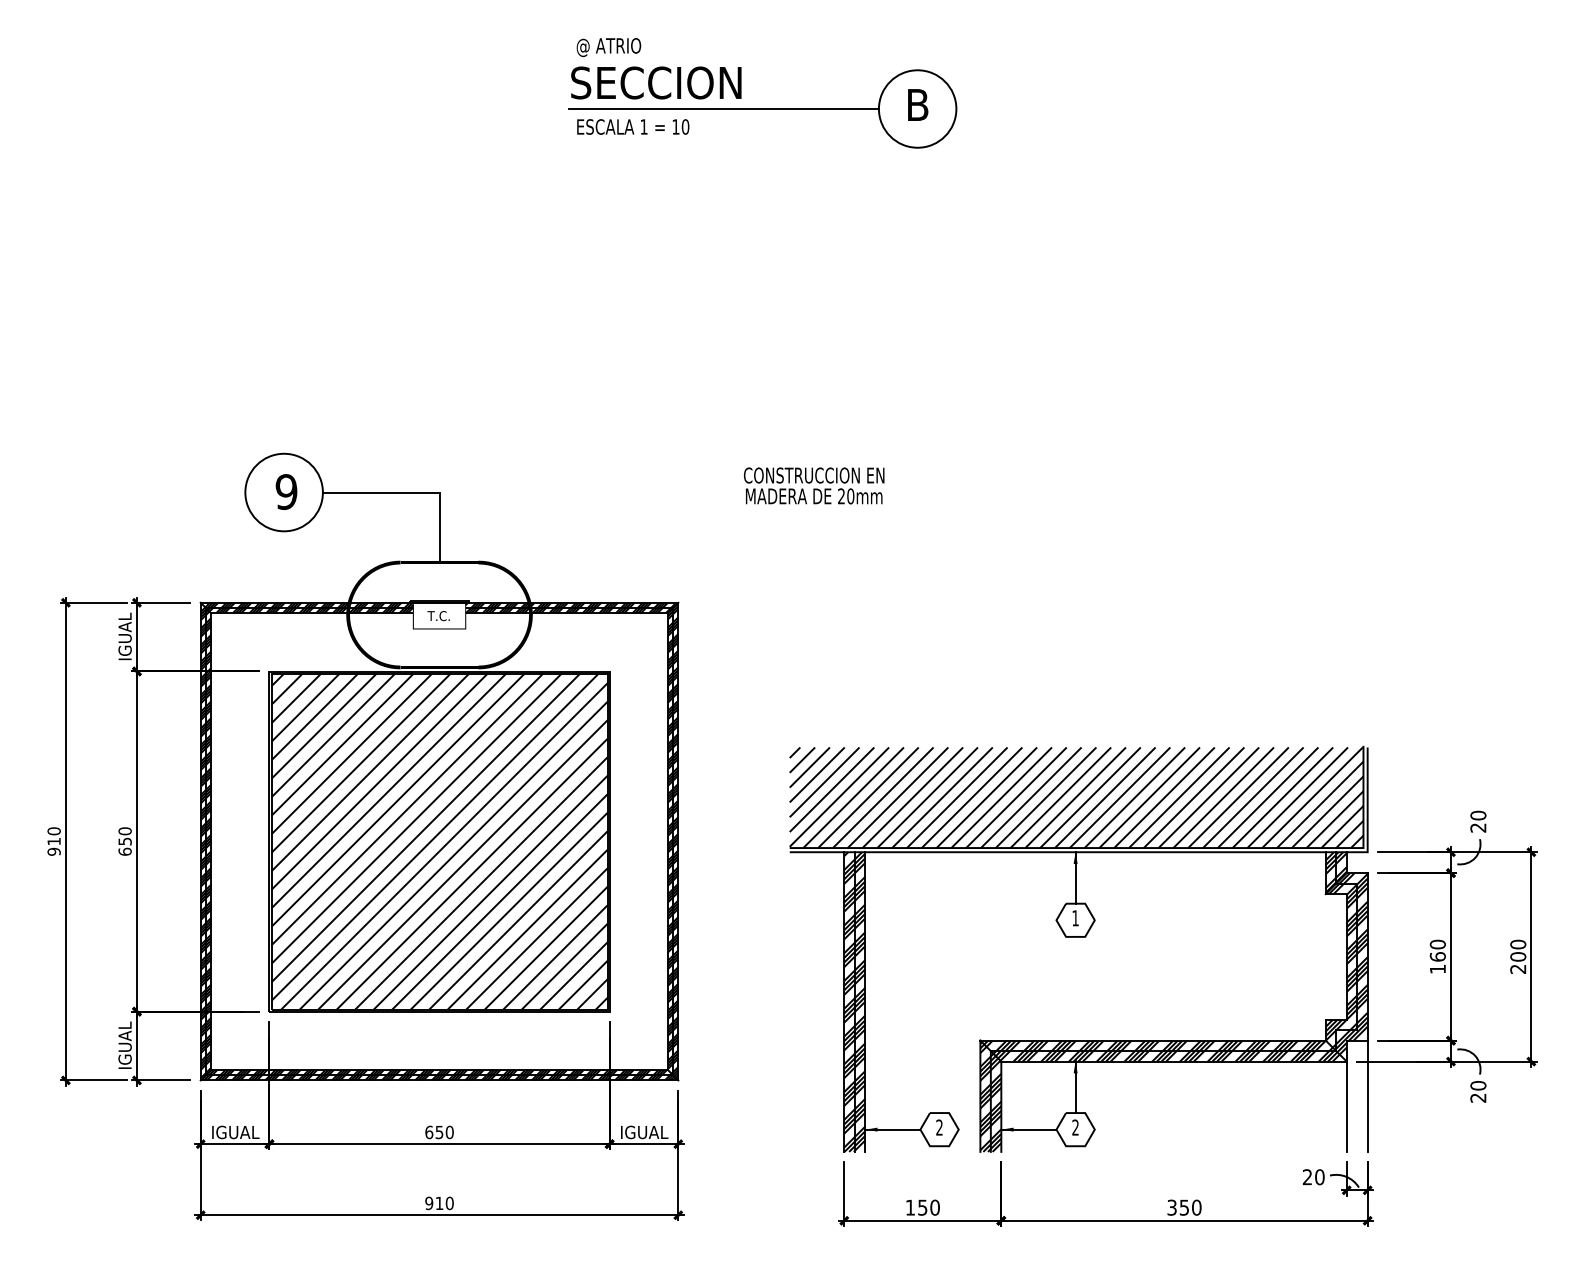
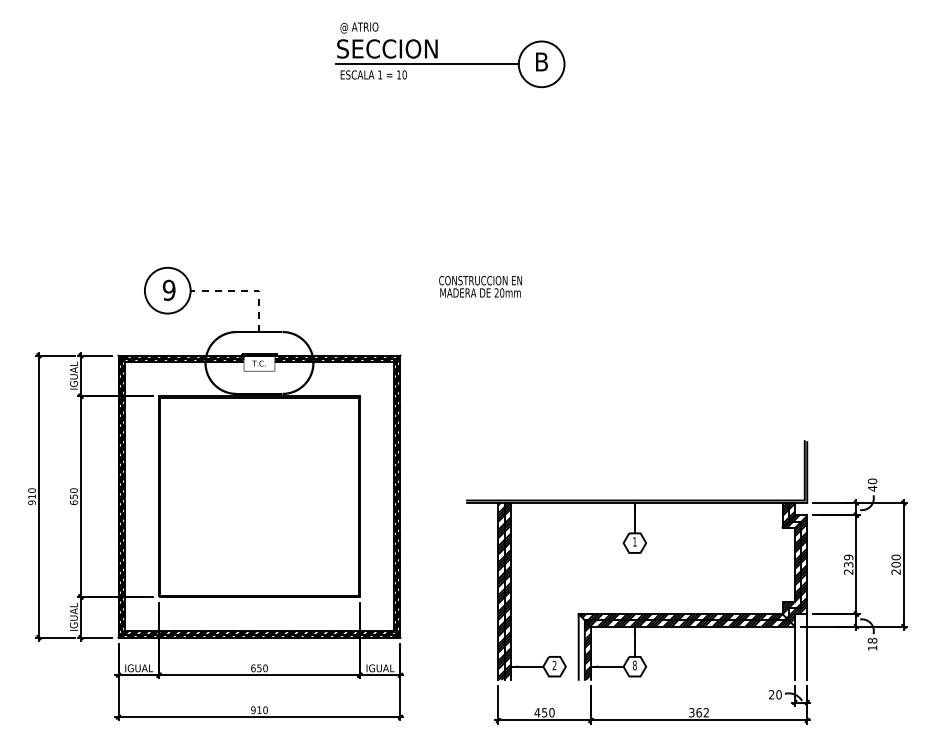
line: (417, 492) -> (246, 290), solid -> dashed
hatch: (1076, 797) -> (635, 470), removed
text: (1478, 827) -> (872, 488), 20 -> 40
hatch: (439, 841) -> (259, 496), removed
text: (1437, 956) -> (848, 564), 160 -> 239
text: (1478, 1092) -> (872, 644), 20 -> 18
hatch: (985, 1097) -> (581, 647), removed
text: (1074, 1127) -> (634, 665), 2 -> 8
text: (910, 1207) -> (537, 712), 150 -> 450
text: (1190, 1207) -> (702, 712), 350 -> 362

